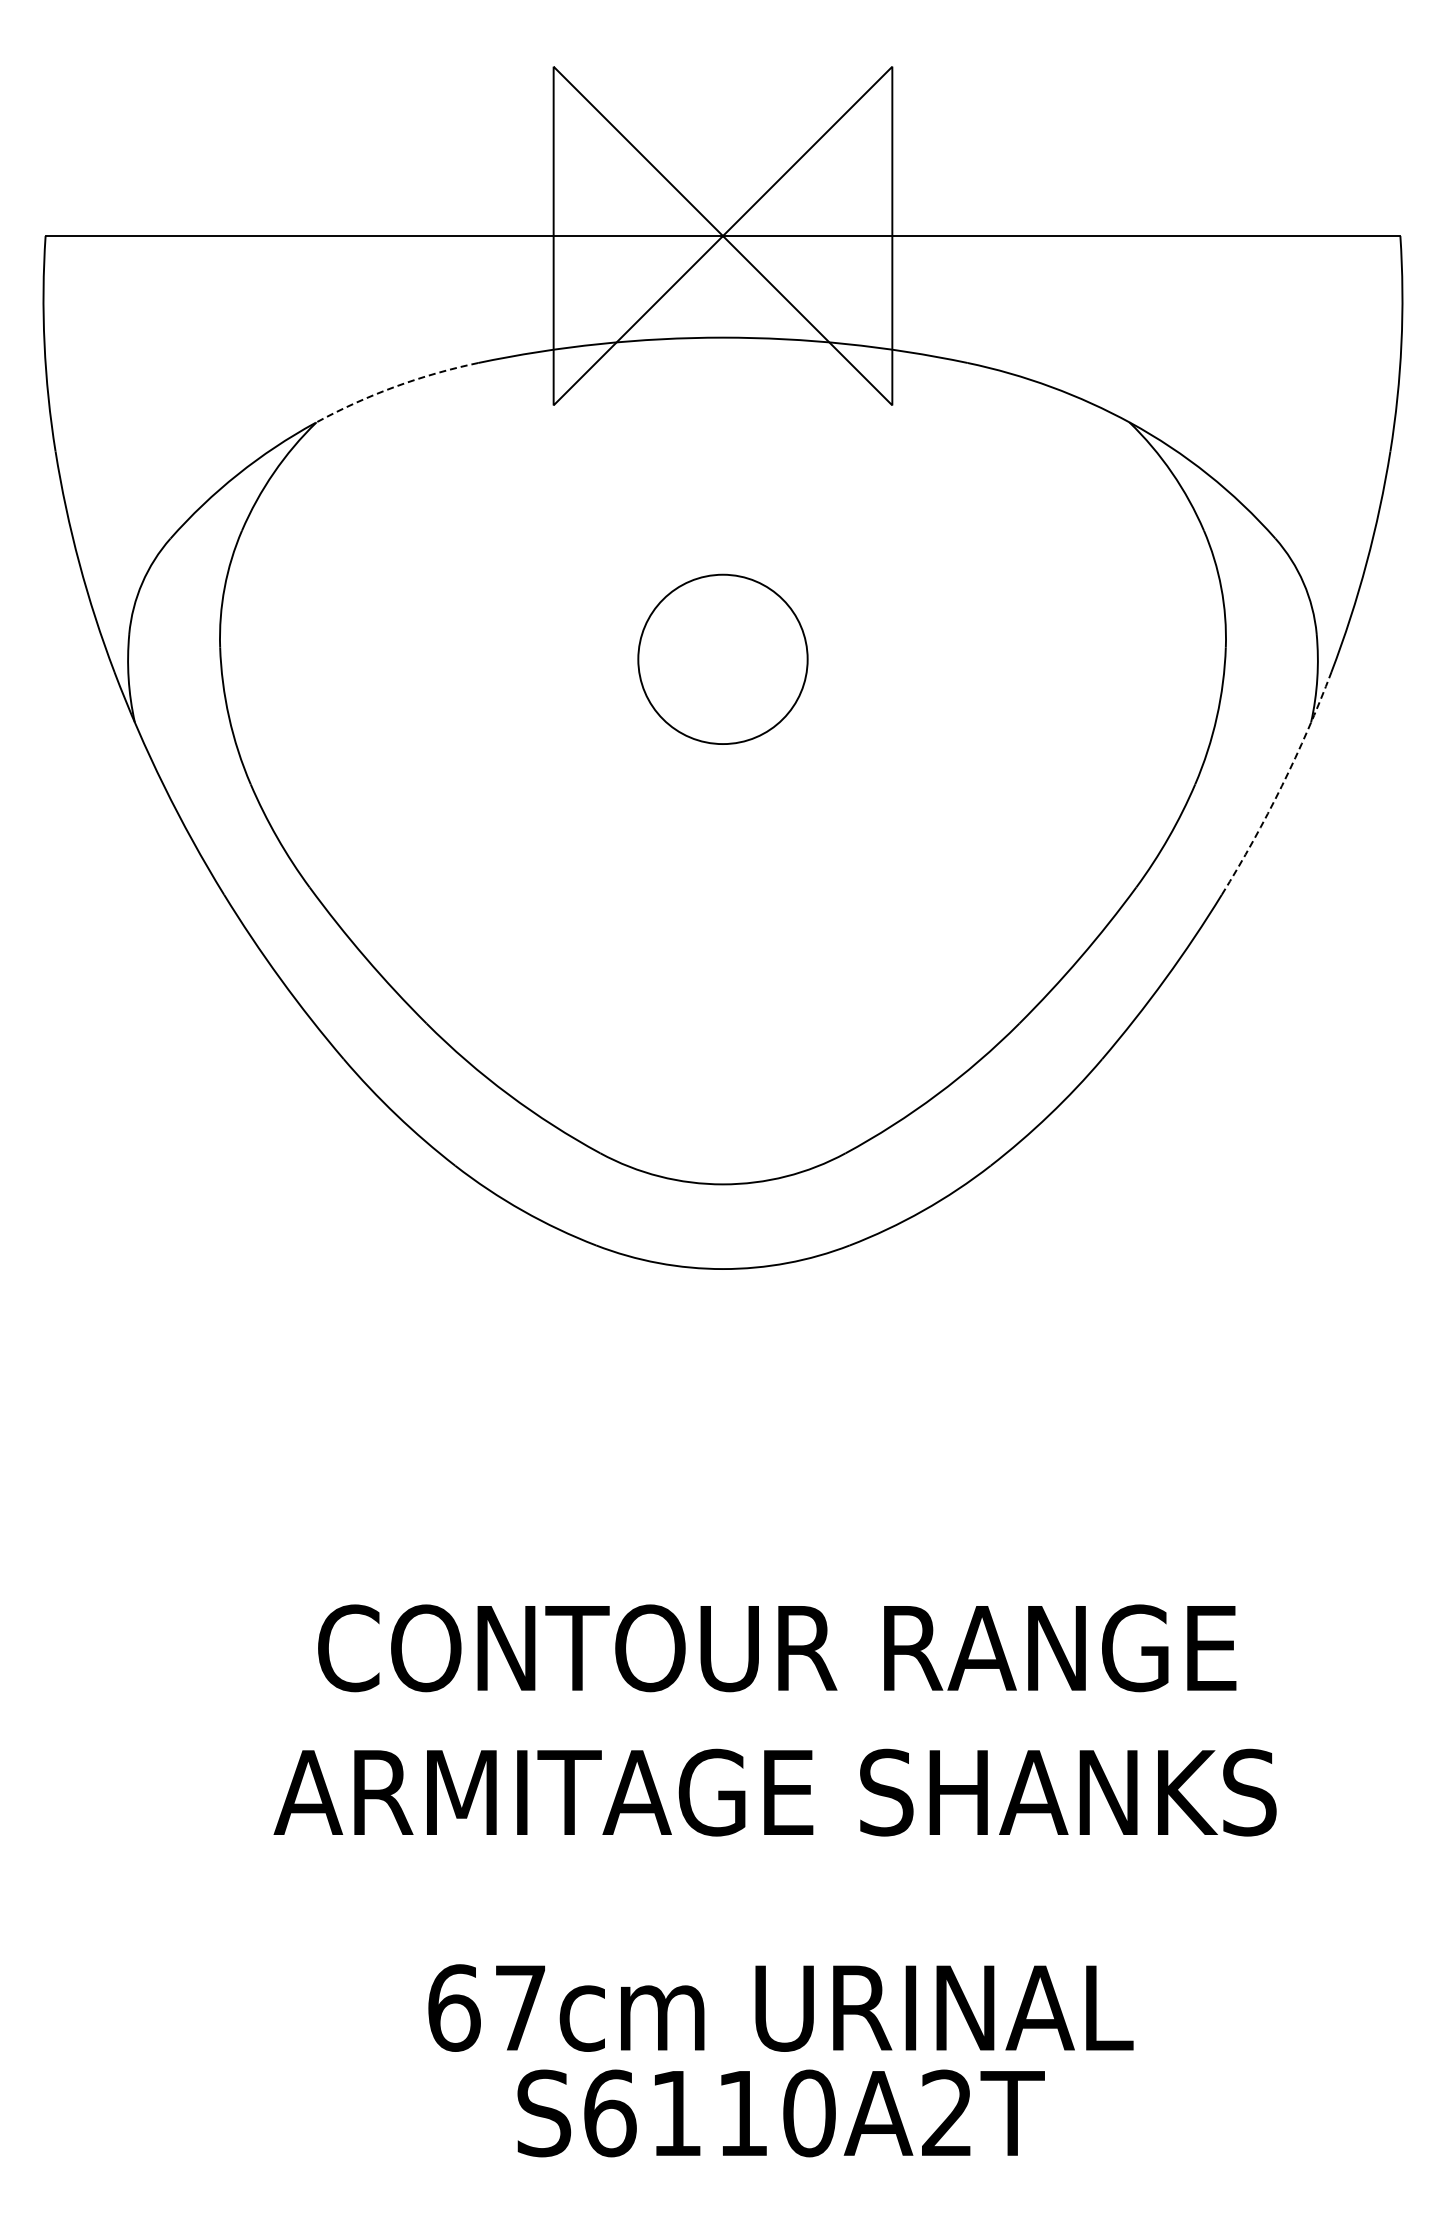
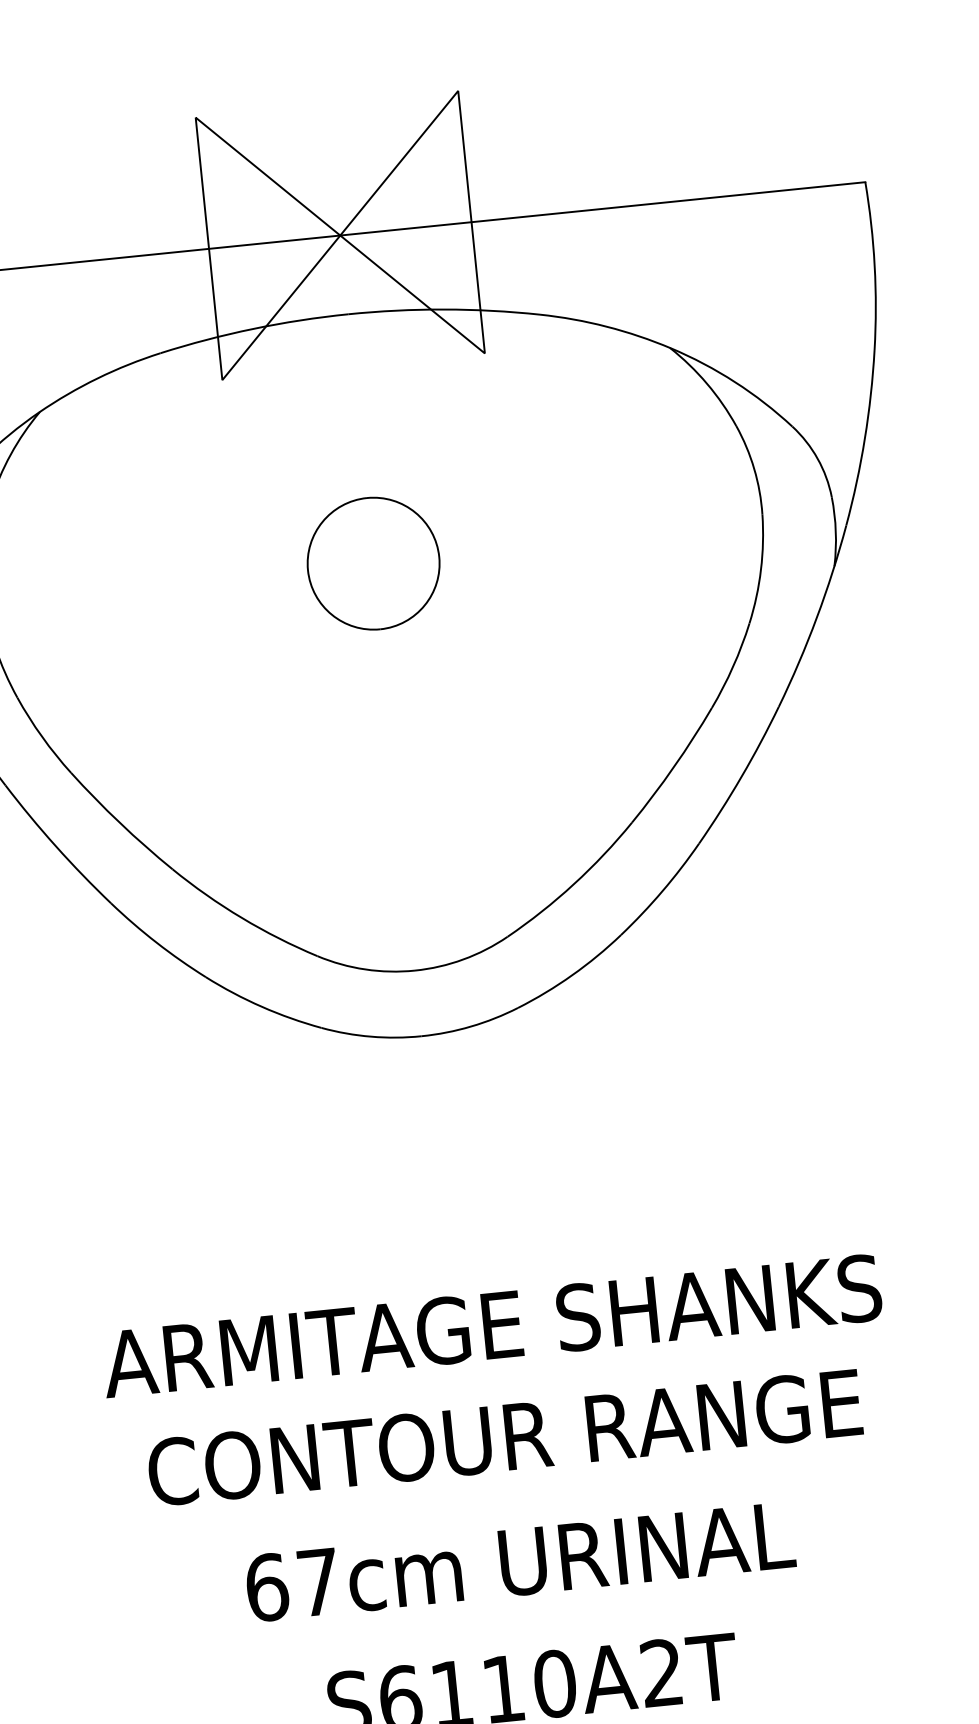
arc: (394, 387) -> (97, 378), dashed -> solid
arc: (1281, 785) -> (816, 617), dashed -> solid
text: (774, 1648) -> (491, 1326), CONTOUR RANGE -> ARMITAGE SHANKS
text: (774, 1792) -> (502, 1437), ARMITAGE SHANKS -> CONTOUR RANGE
text: (780, 2007) -> (520, 1561), moved

